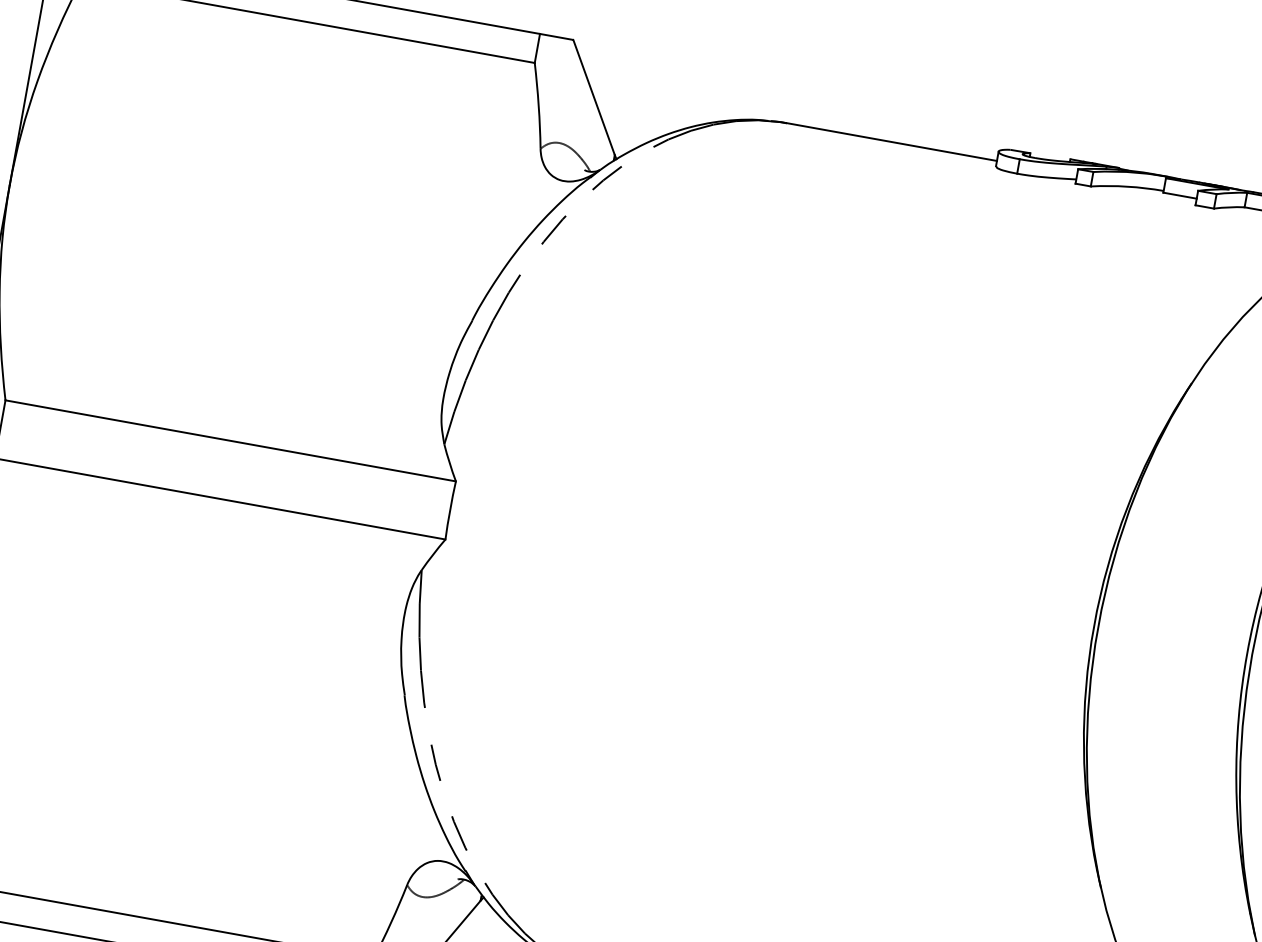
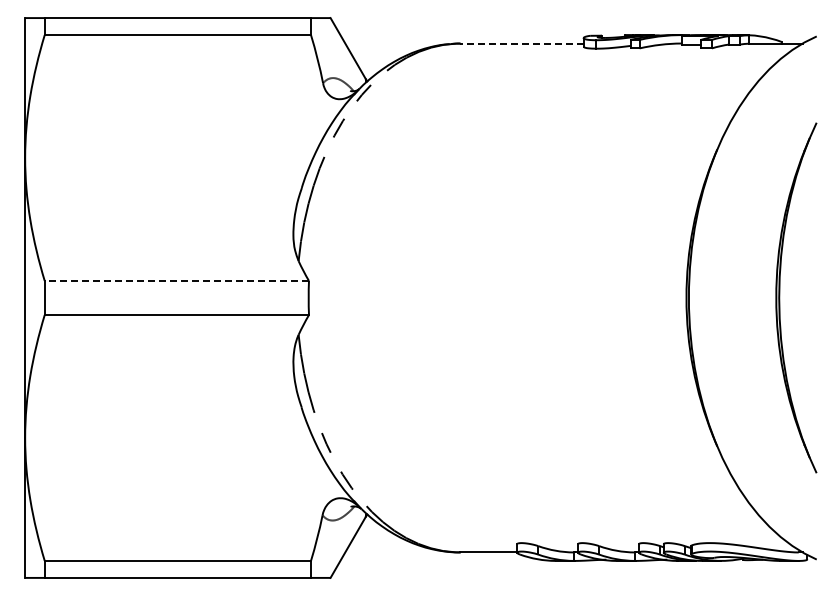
line: (892, 142) -> (522, 43), solid -> dashed
line: (230, 439) -> (176, 280), solid -> dashed

